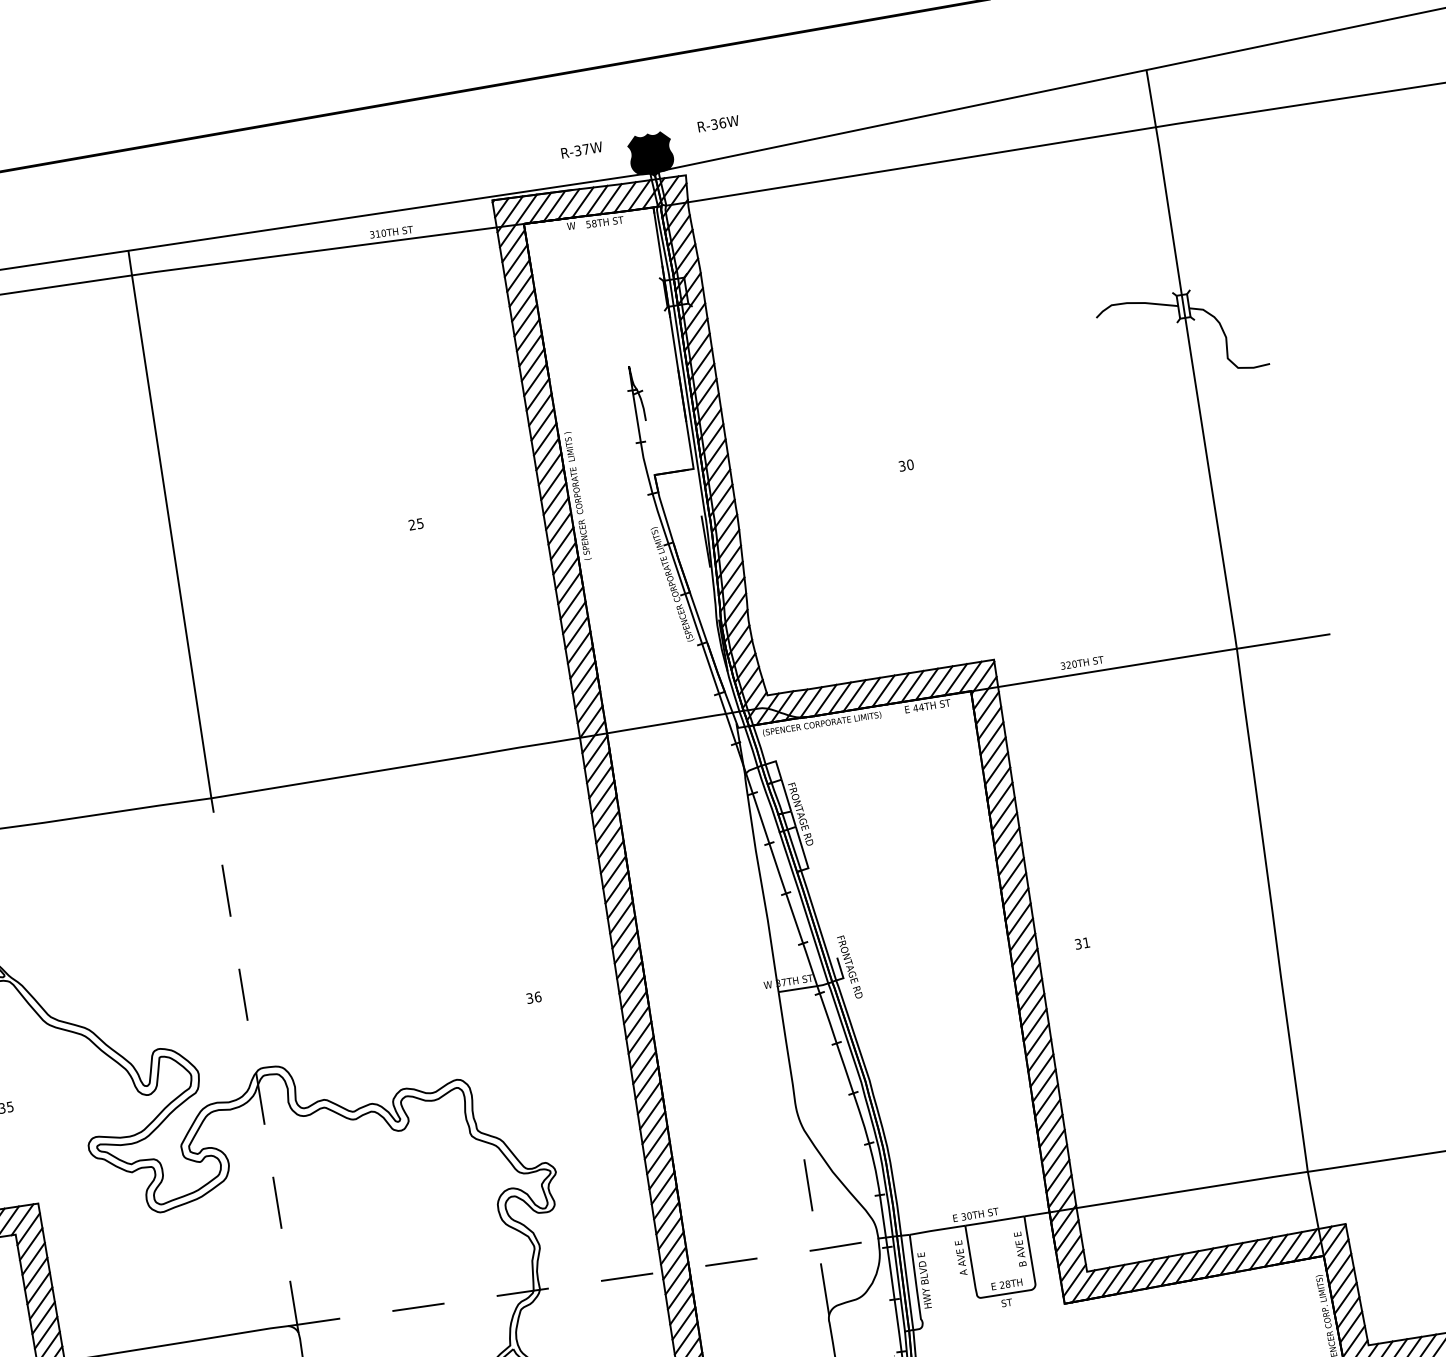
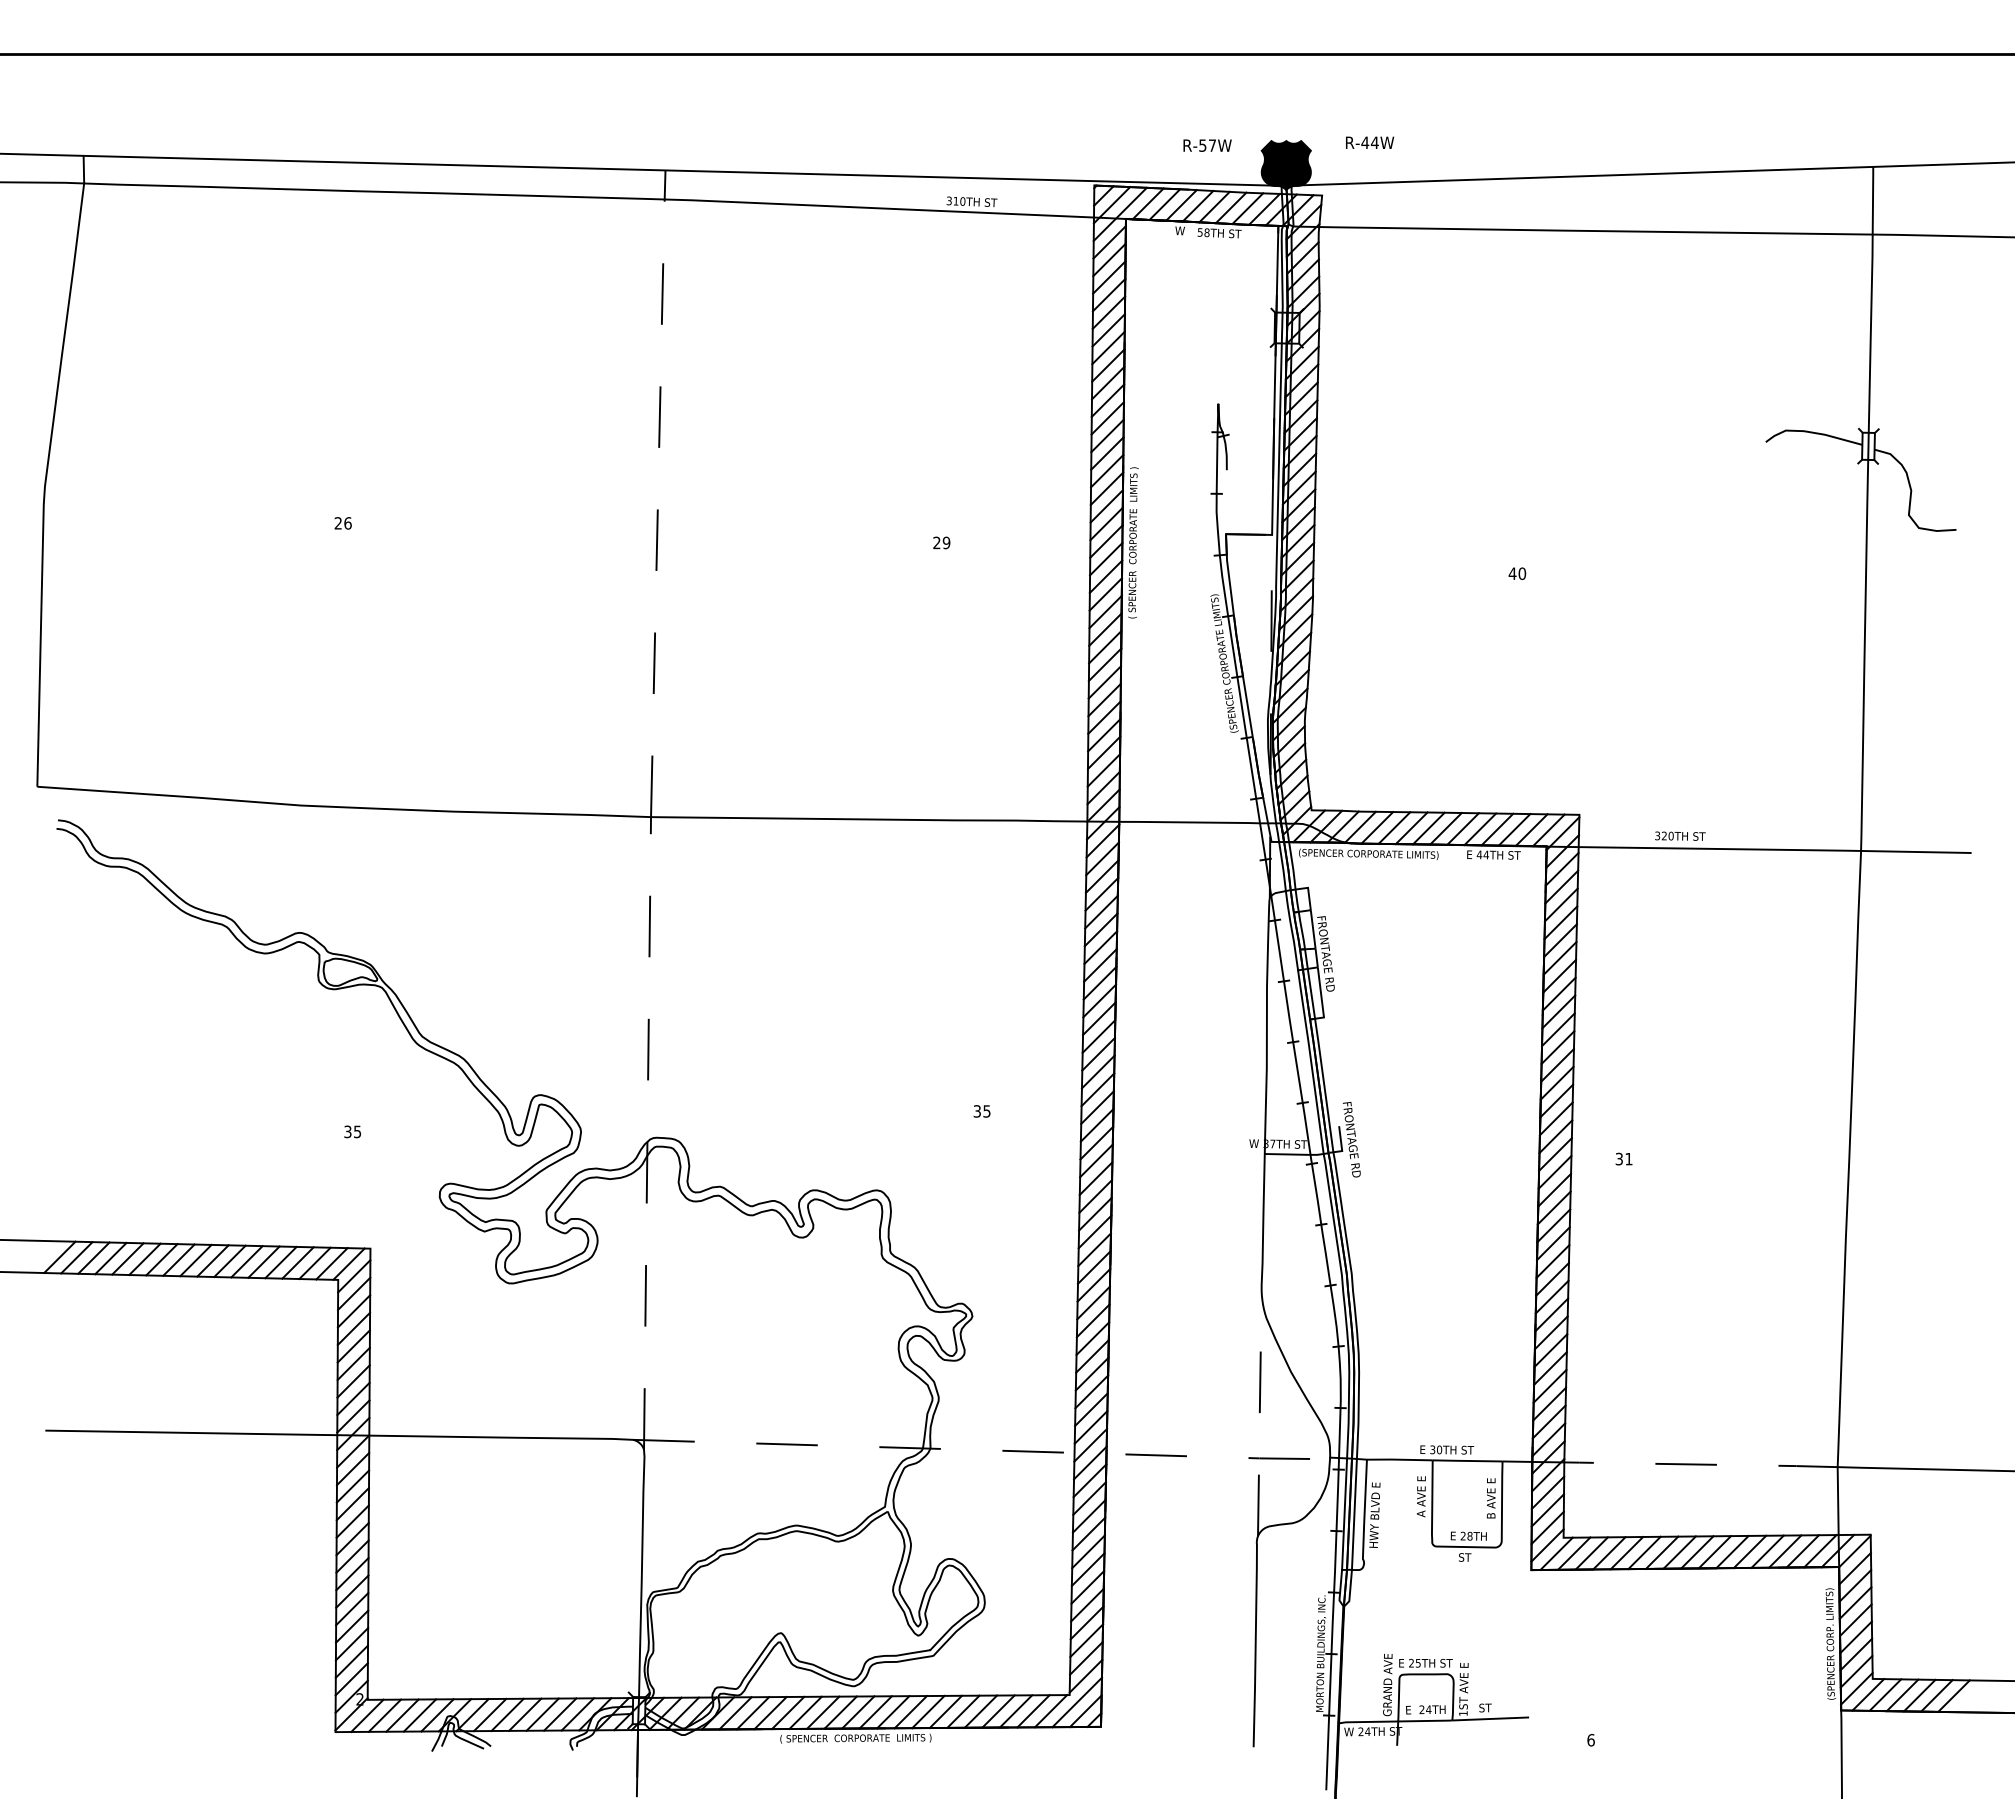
text: (718, 123) -> (1369, 142), R-36W -> R-44W
text: (577, 149) -> (1202, 144), R-37W -> R-57W
text: (902, 466) -> (1512, 573), 30 -> 40
text: (420, 523) -> (946, 542), 25 -> 29
line: (171, 536) -> (657, 507), solid -> dashed
text: (537, 997) -> (986, 1111), 36 -> 35
line: (1179, 1192) -> (1685, 1464), solid -> dashed

